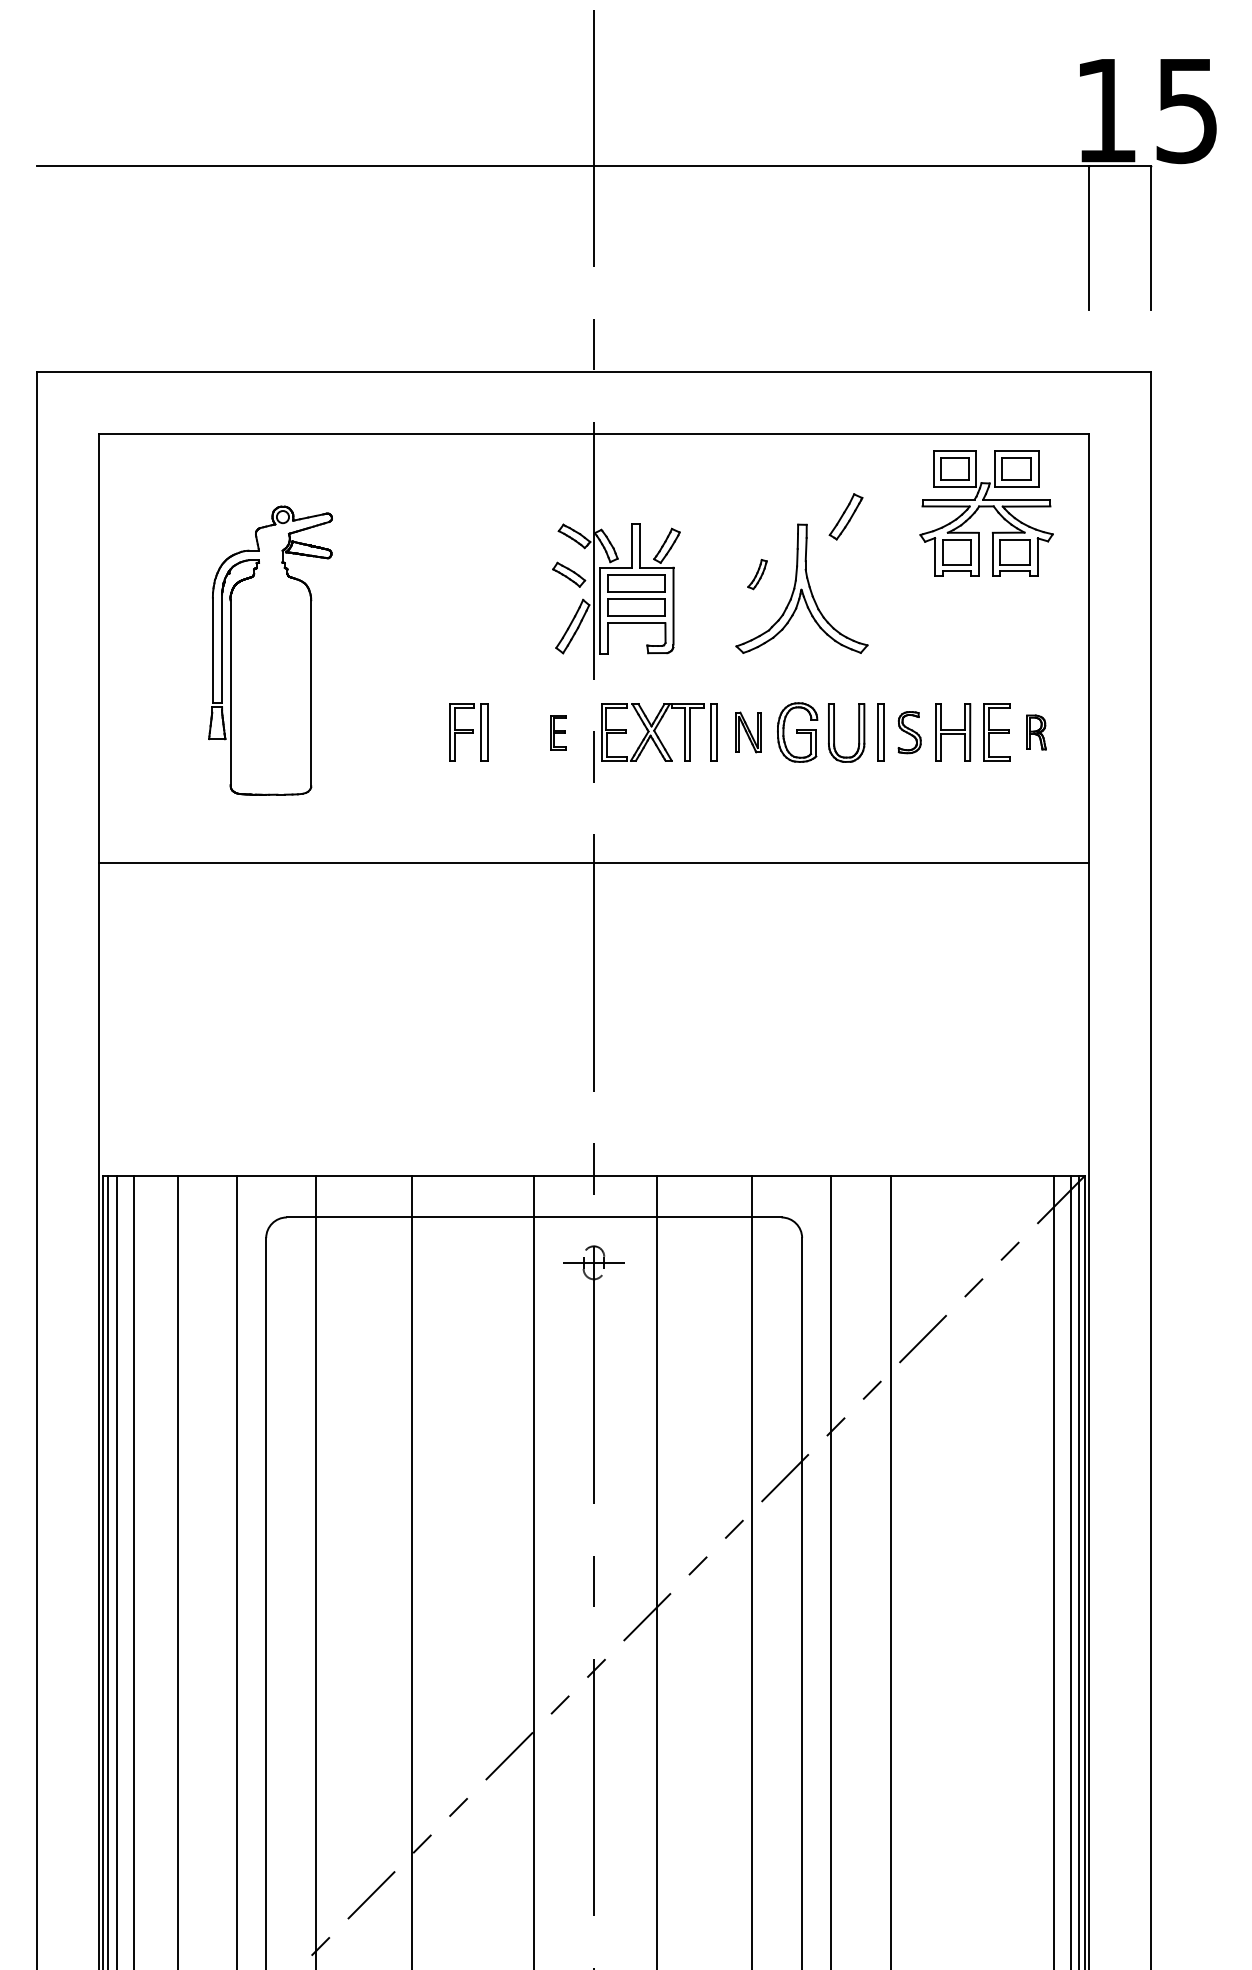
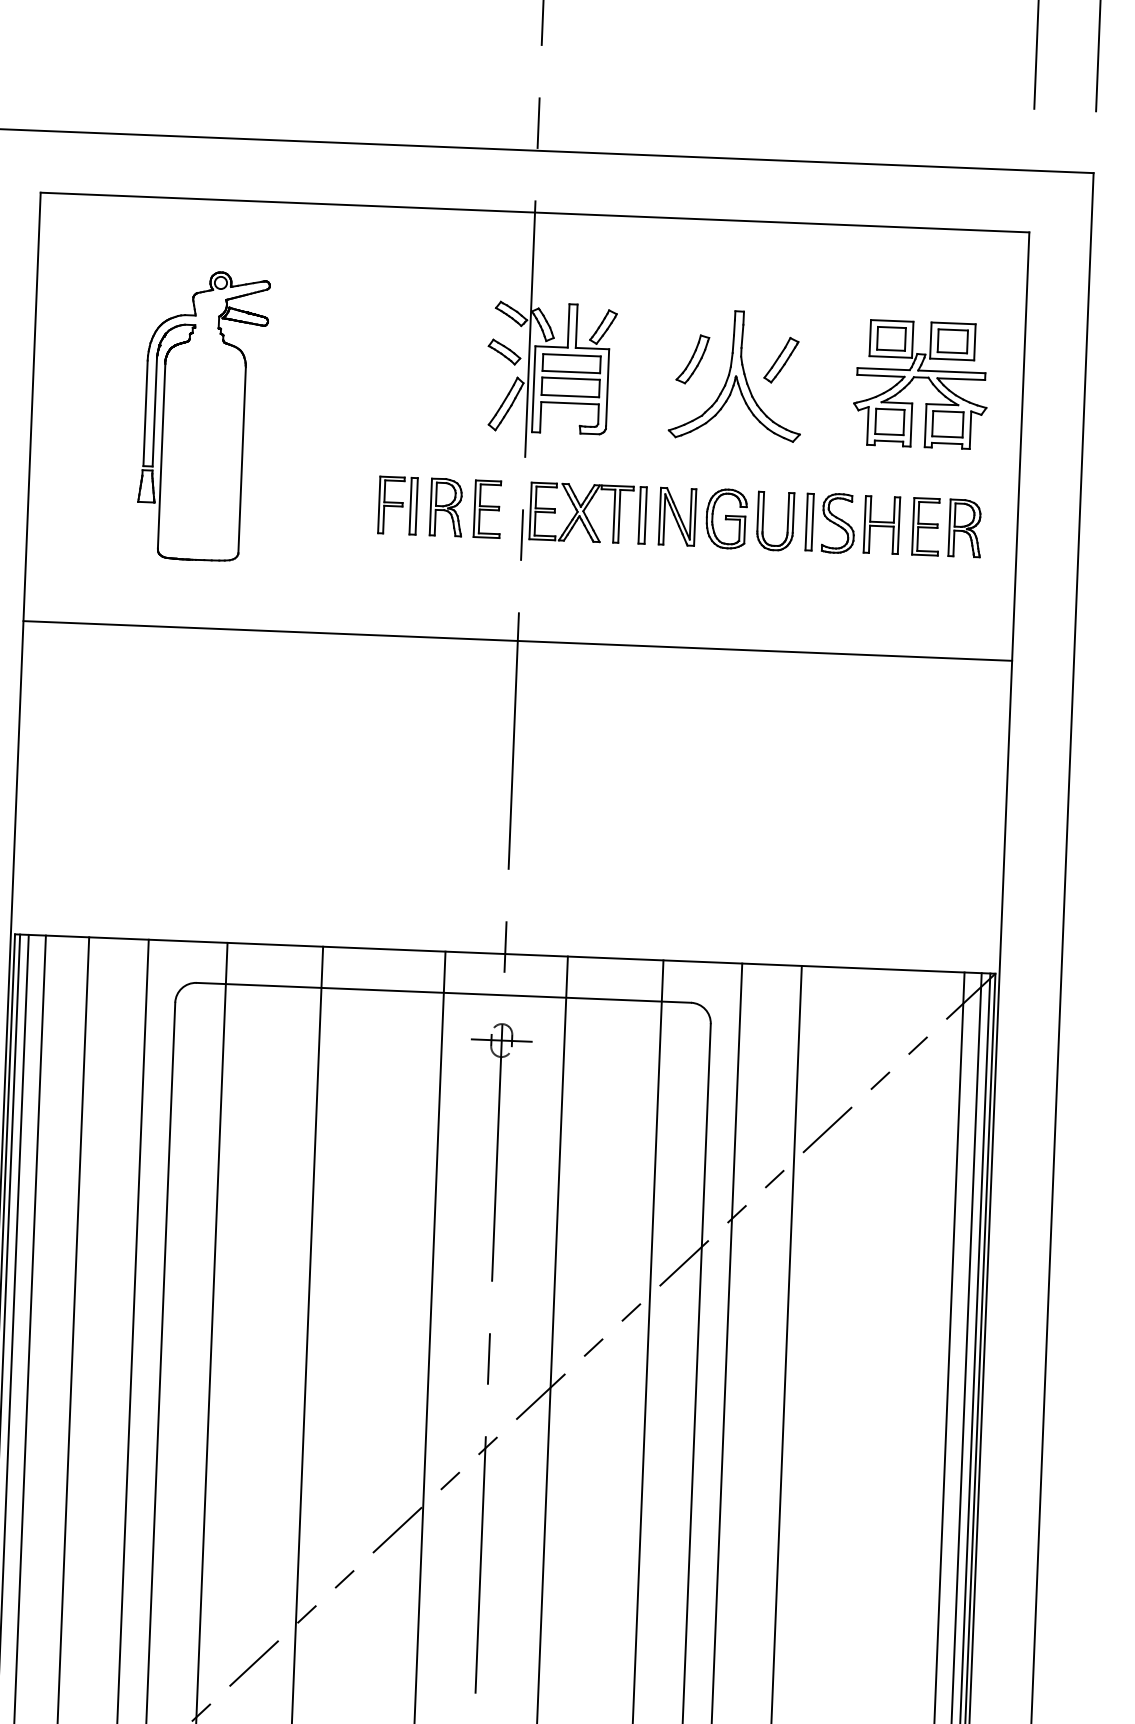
part: (986, 513) -> (920, 384), moved
part: (845, 516) -> (780, 359), moved
part: (757, 574) -> (692, 359), size x1.67
part: (516, 732) -> (445, 507), added
part: (558, 732) -> (487, 509), size x1.67
part: (748, 732) -> (677, 516), size x1.43
part: (909, 732) -> (838, 523), size x1.43
part: (1036, 732) -> (965, 528), size x1.67

